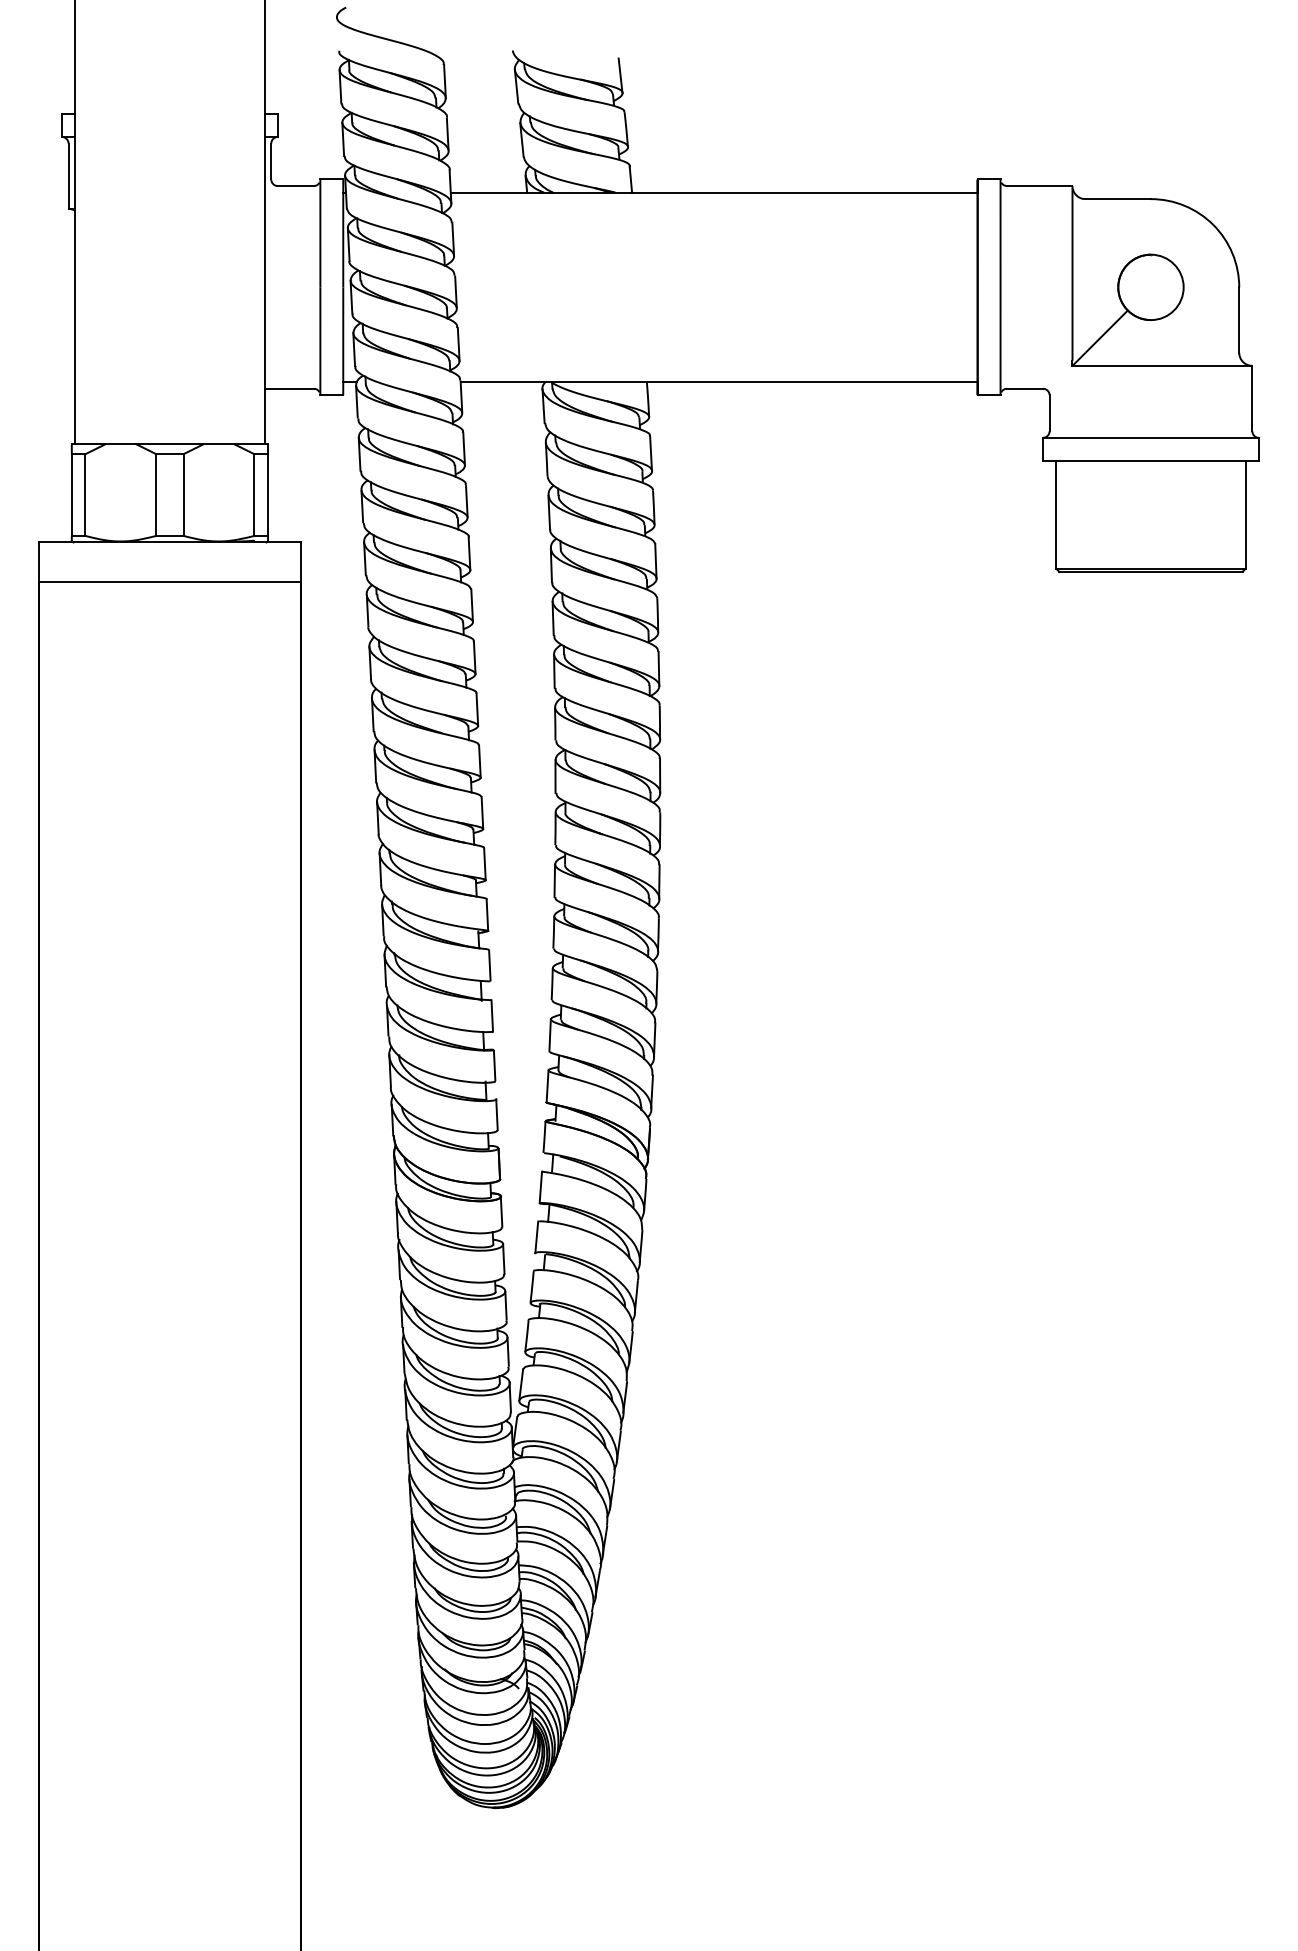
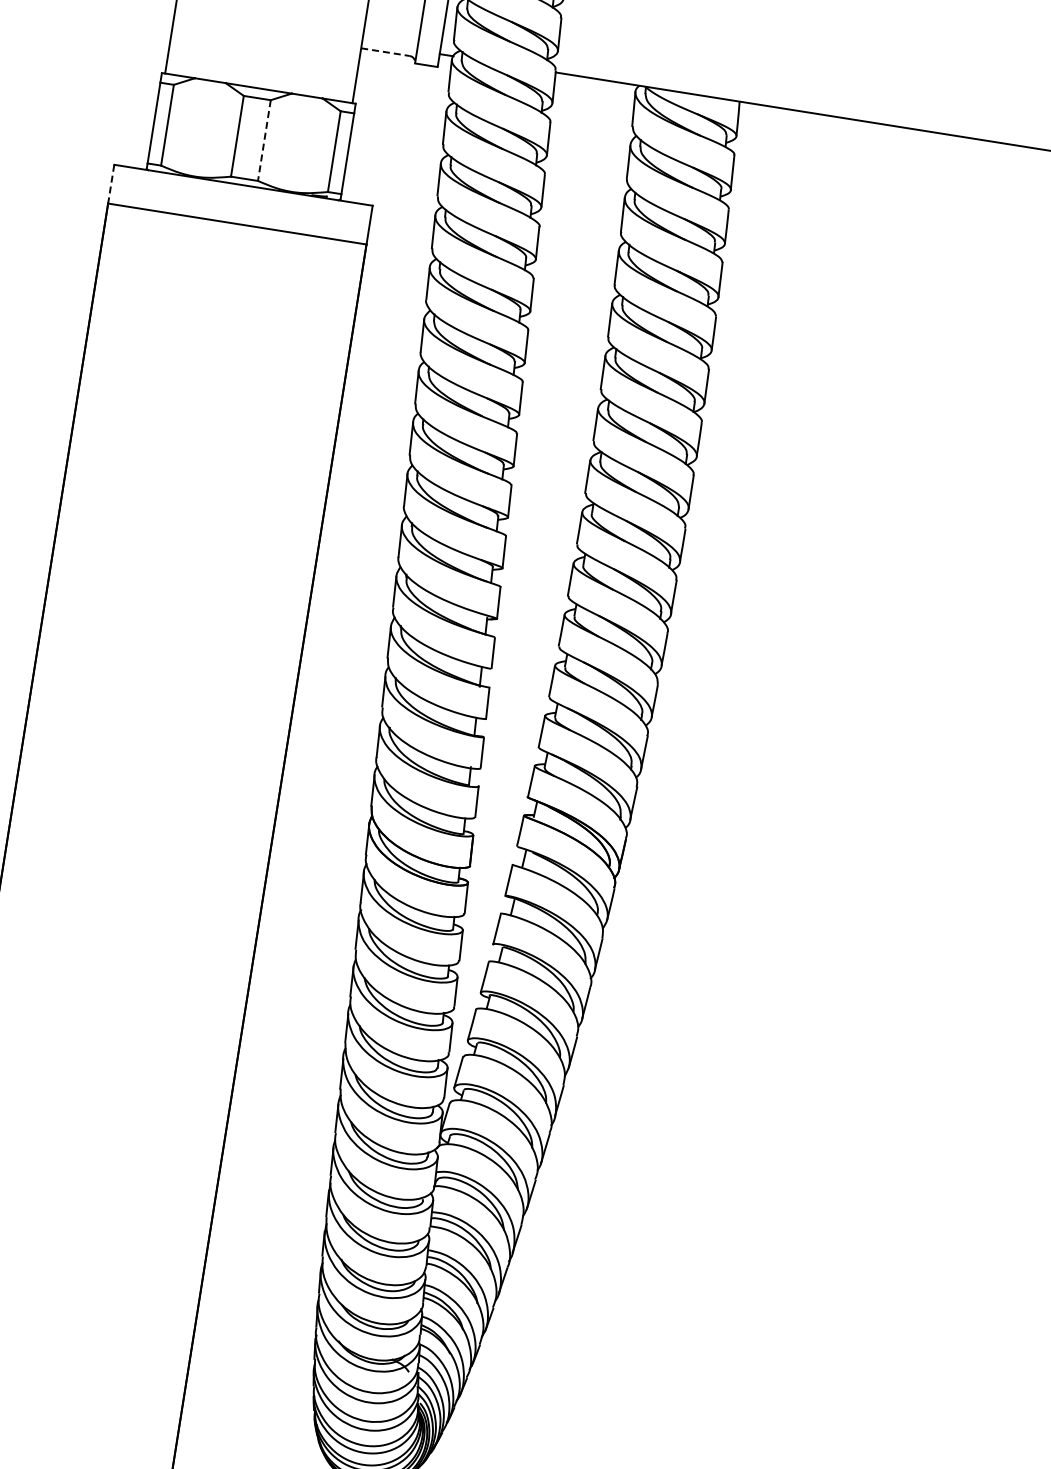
line: (289, 388) -> (385, 51), solid -> dashed
line: (183, 495) -> (264, 141), solid -> dashed
line: (39, 562) -> (111, 184), solid -> dashed

